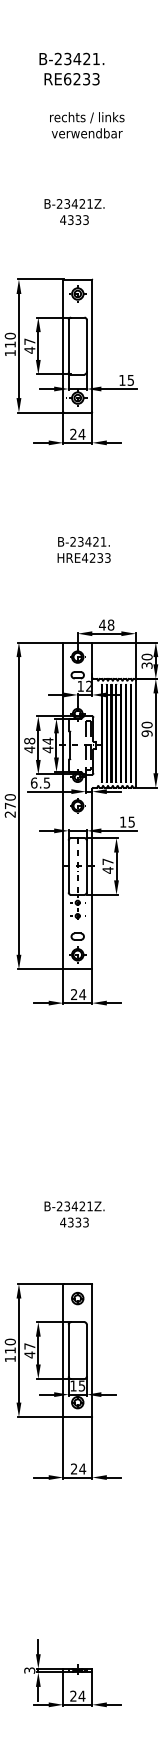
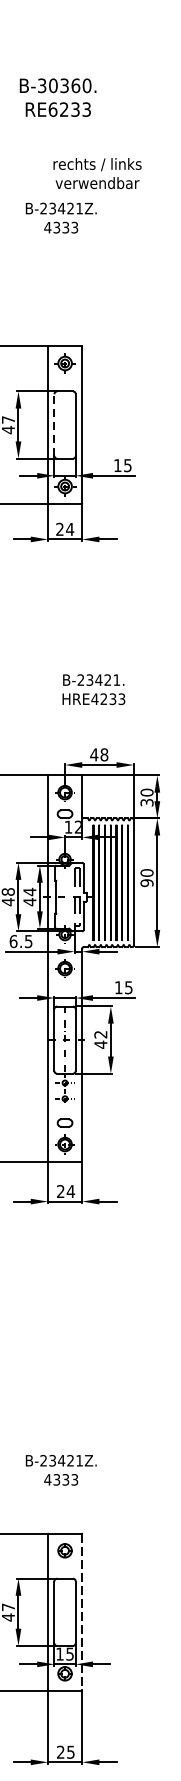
text: (77, 58) -> (64, 85), B-23421. -> B-30360.
text: (87, 125) -> (97, 173), moved
text: (74, 211) -> (61, 217), moved
line: (68, 345) -> (54, 424), solid -> dashed
text: (83, 549) -> (93, 689), moved
text: (107, 861) -> (100, 1034), 47 -> 42
text: (74, 1214) -> (61, 1470), moved
line: (92, 1350) -> (82, 1612), solid -> dashed
text: (82, 1468) -> (70, 1751), 24 -> 25

